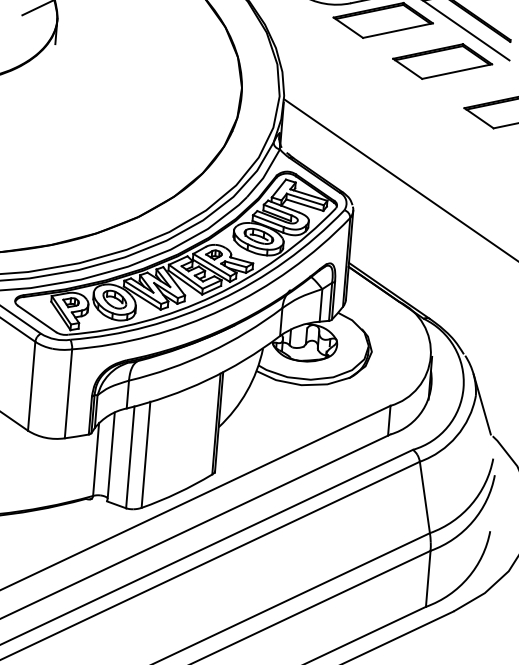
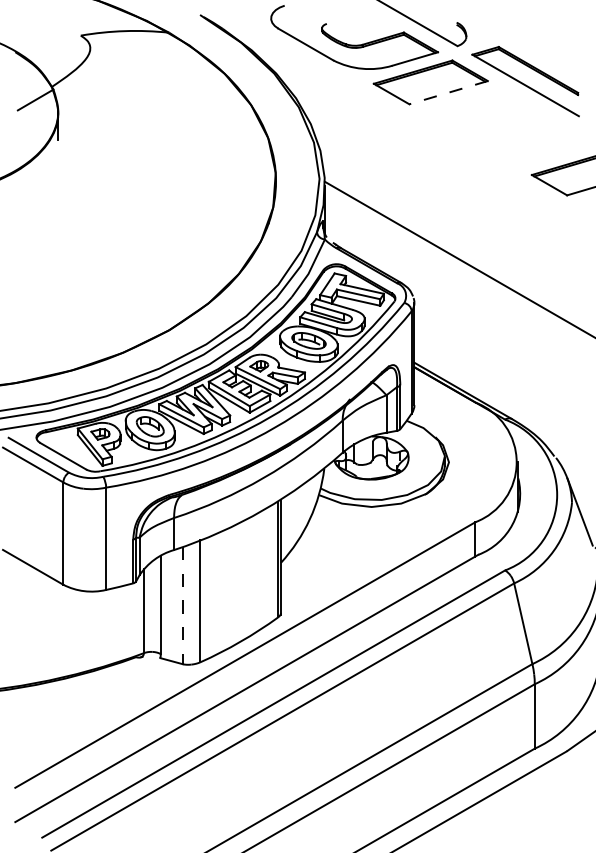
line: (397, 30) -> (448, 92), solid -> dashed
part: (442, 61) -> (502, 123), removed
line: (130, 457) -> (182, 605), solid -> dashed

